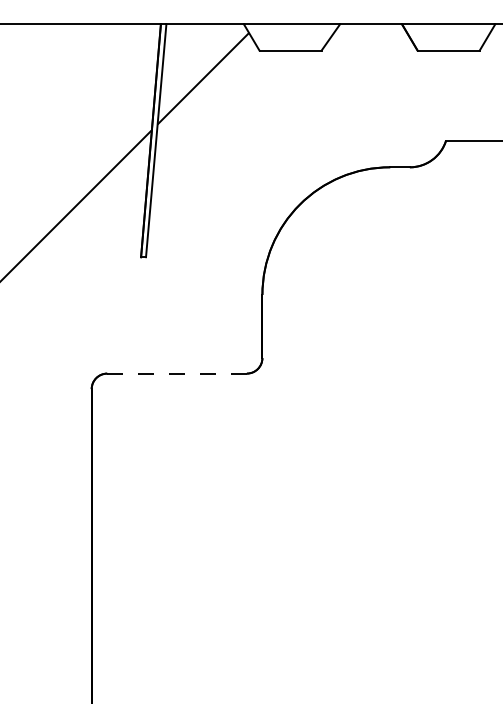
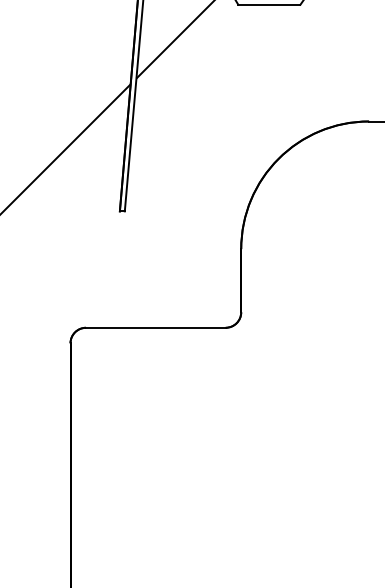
line: (177, 373) -> (156, 327), dashed -> solid

